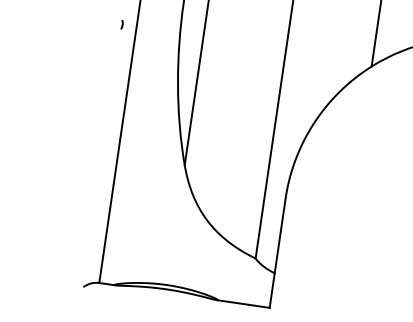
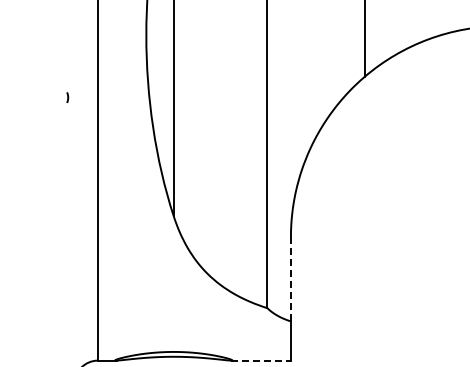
curve: (122, 24) -> (67, 97), moved
line: (279, 236) -> (290, 279), solid -> dashed
line: (243, 303) -> (261, 360), solid -> dashed

